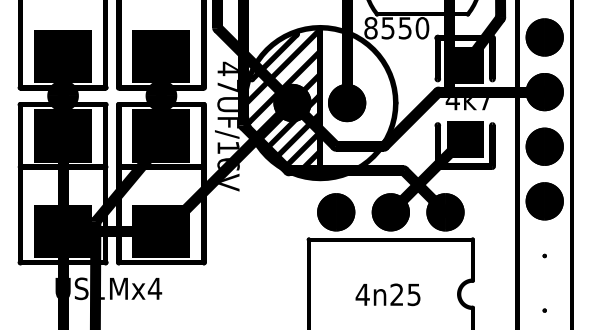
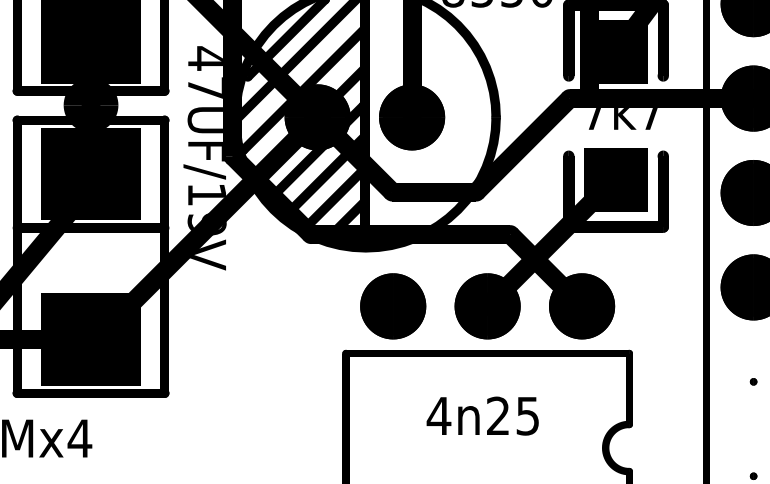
text: (452, 104) -> (594, 119), 4k7 -> 7k7
text: (228, 164) -> (206, 223), 47UF/16V -> 47UF/19V
text: (387, 294) -> (481, 415), moved

